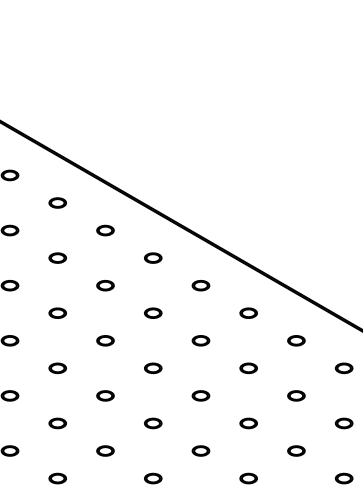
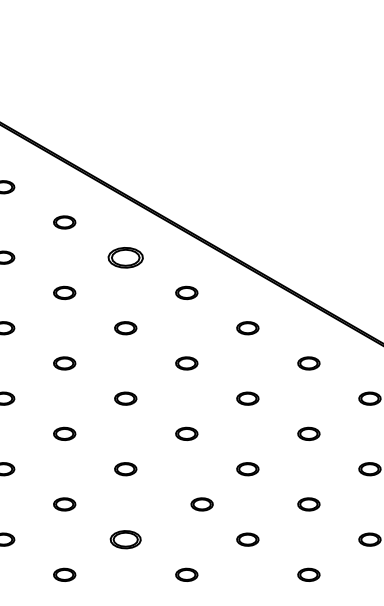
part: (105, 230) -> (125, 257), size x1.6
part: (153, 423) -> (202, 504), moved
part: (105, 450) -> (125, 539), size x1.4

